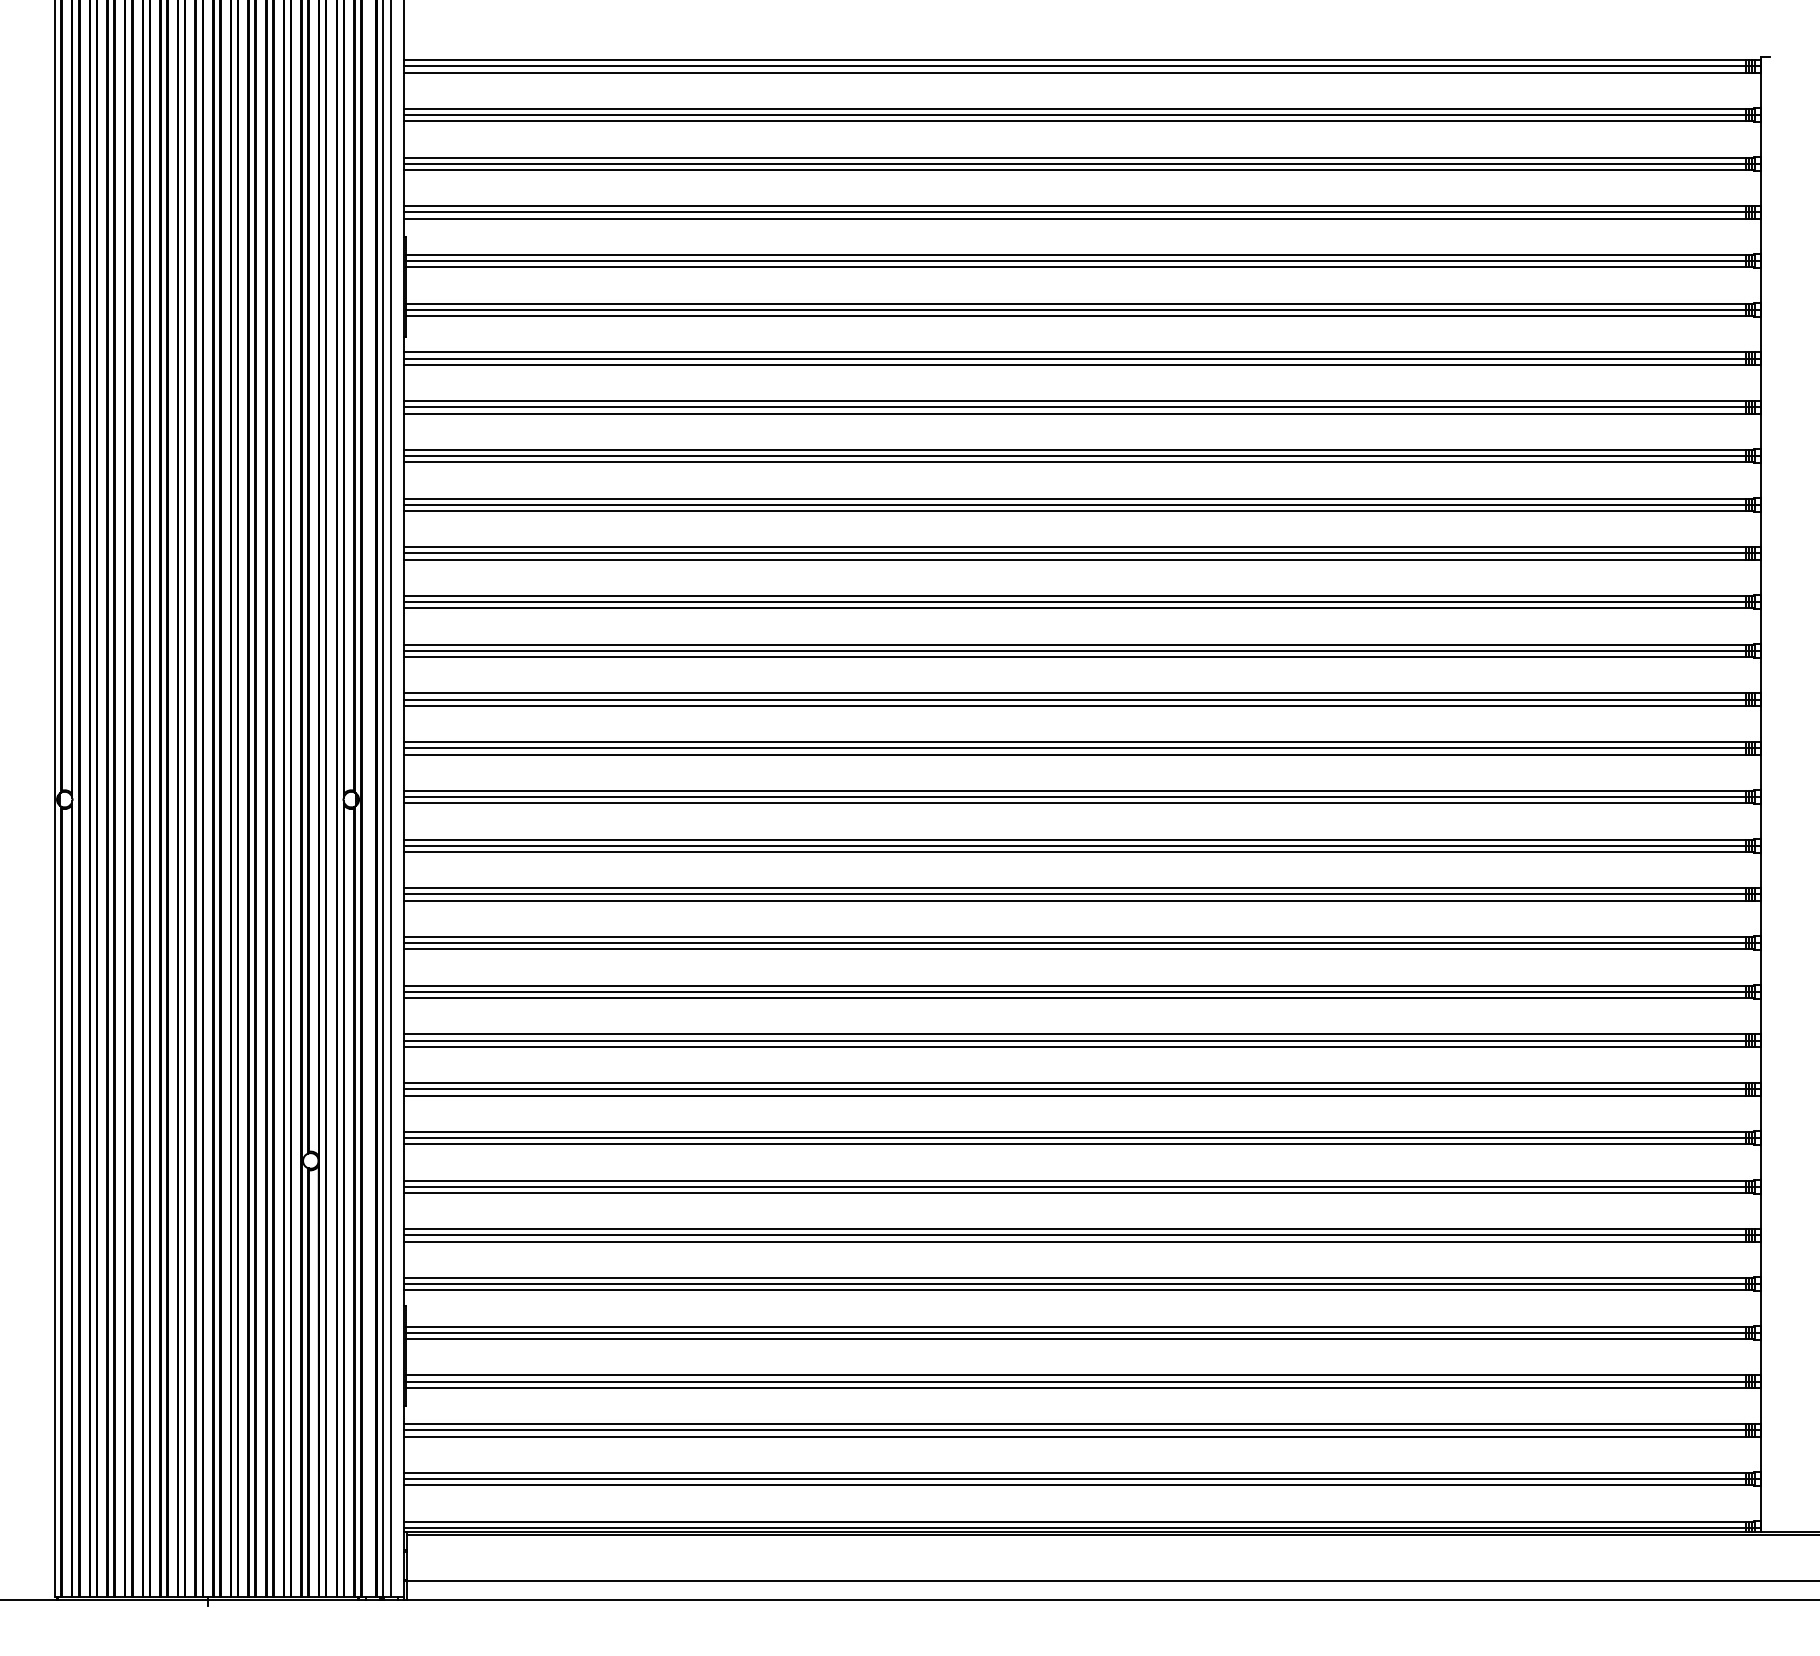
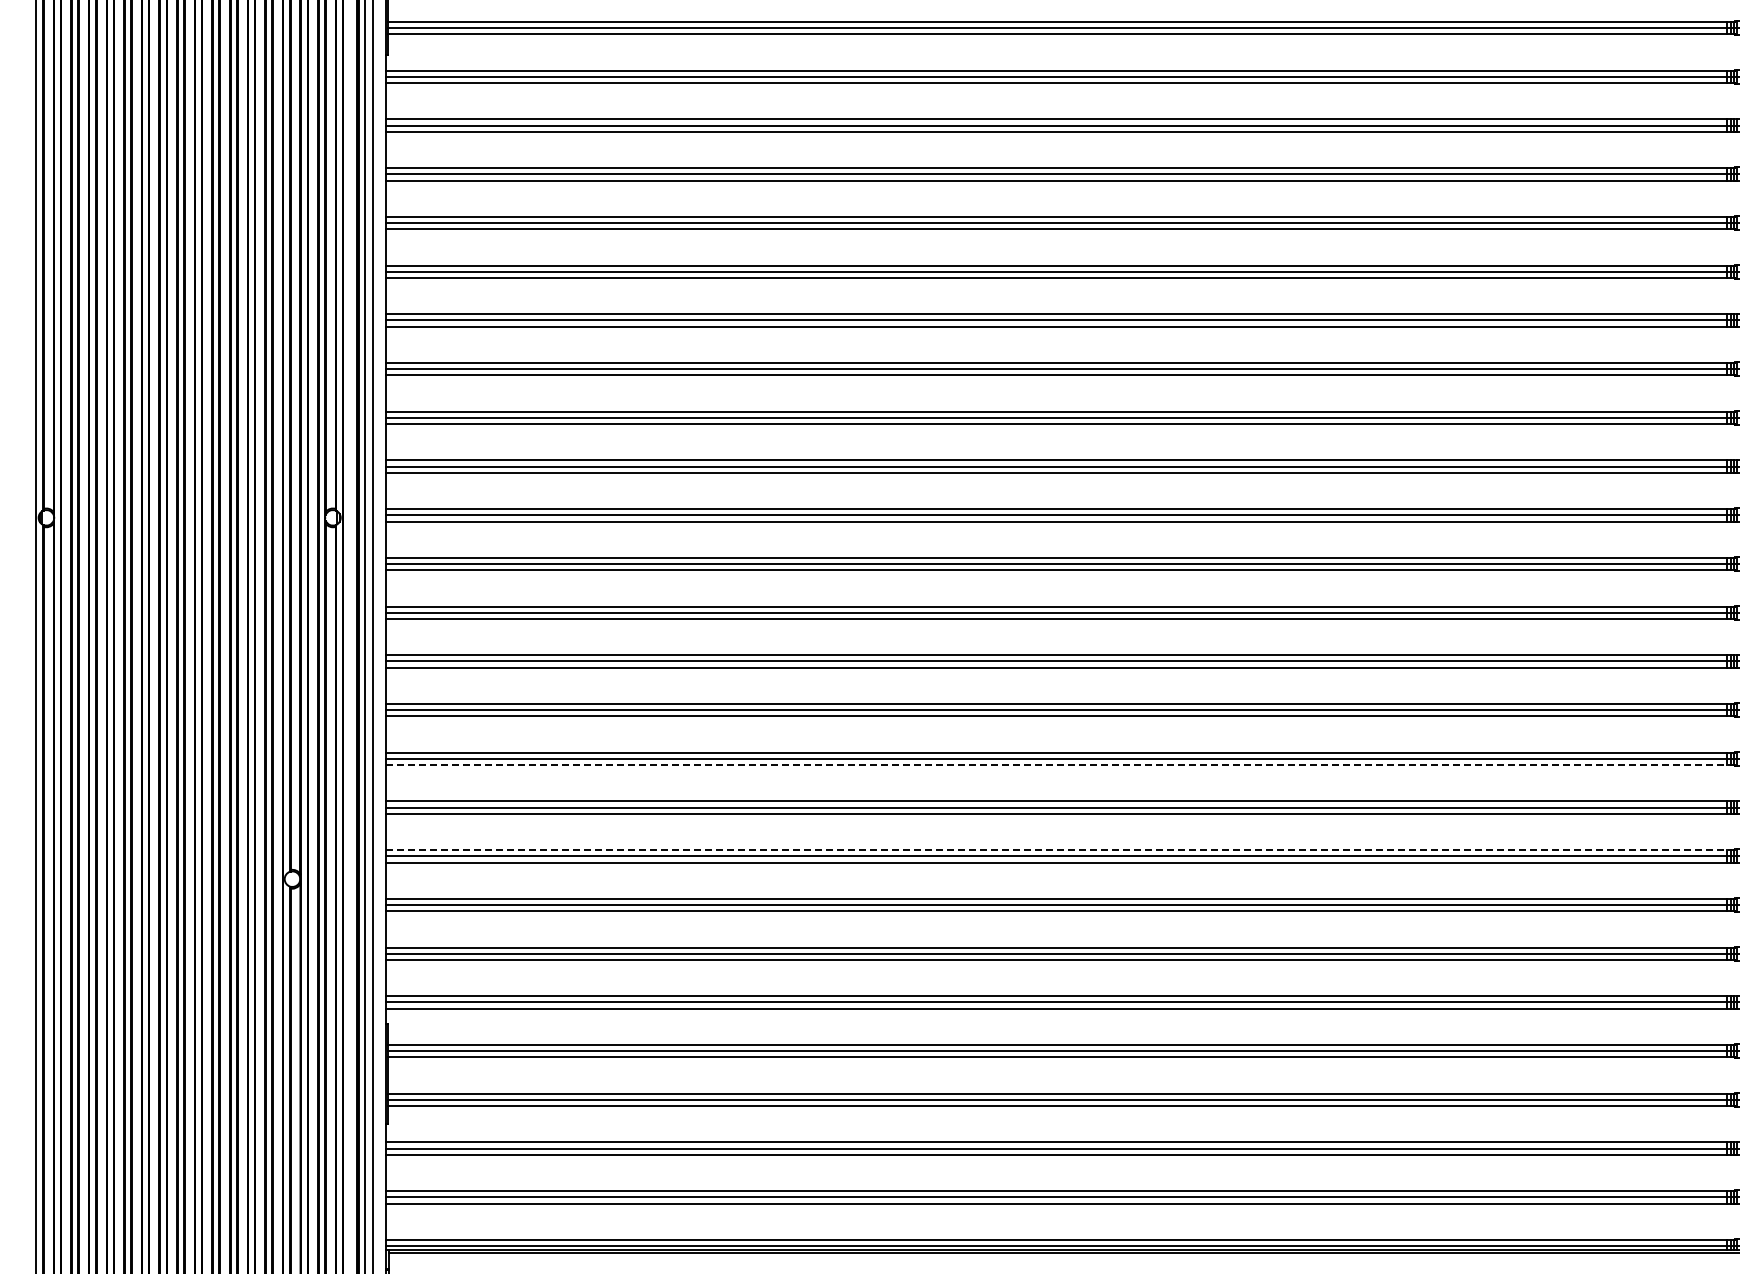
line: (1078, 1046) -> (1060, 764), solid -> dashed
line: (1078, 1131) -> (1060, 849), solid -> dashed

